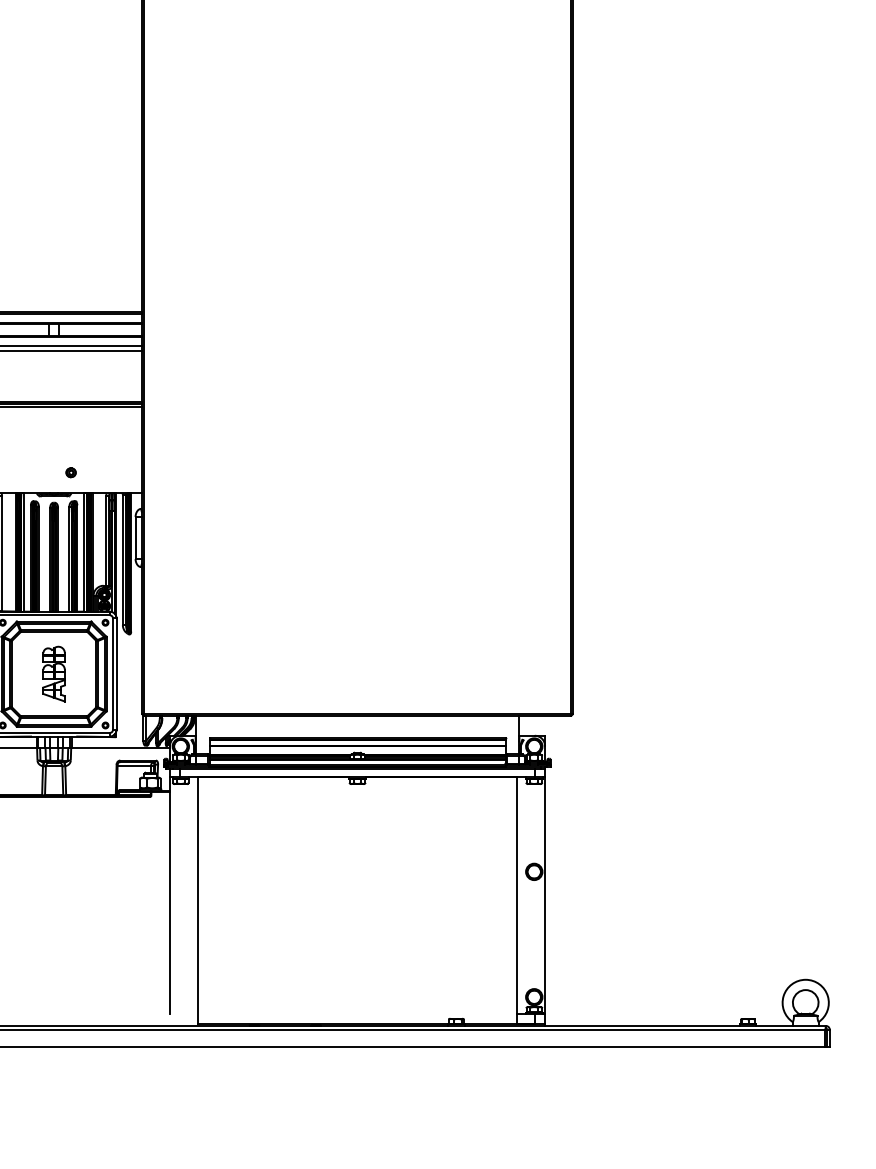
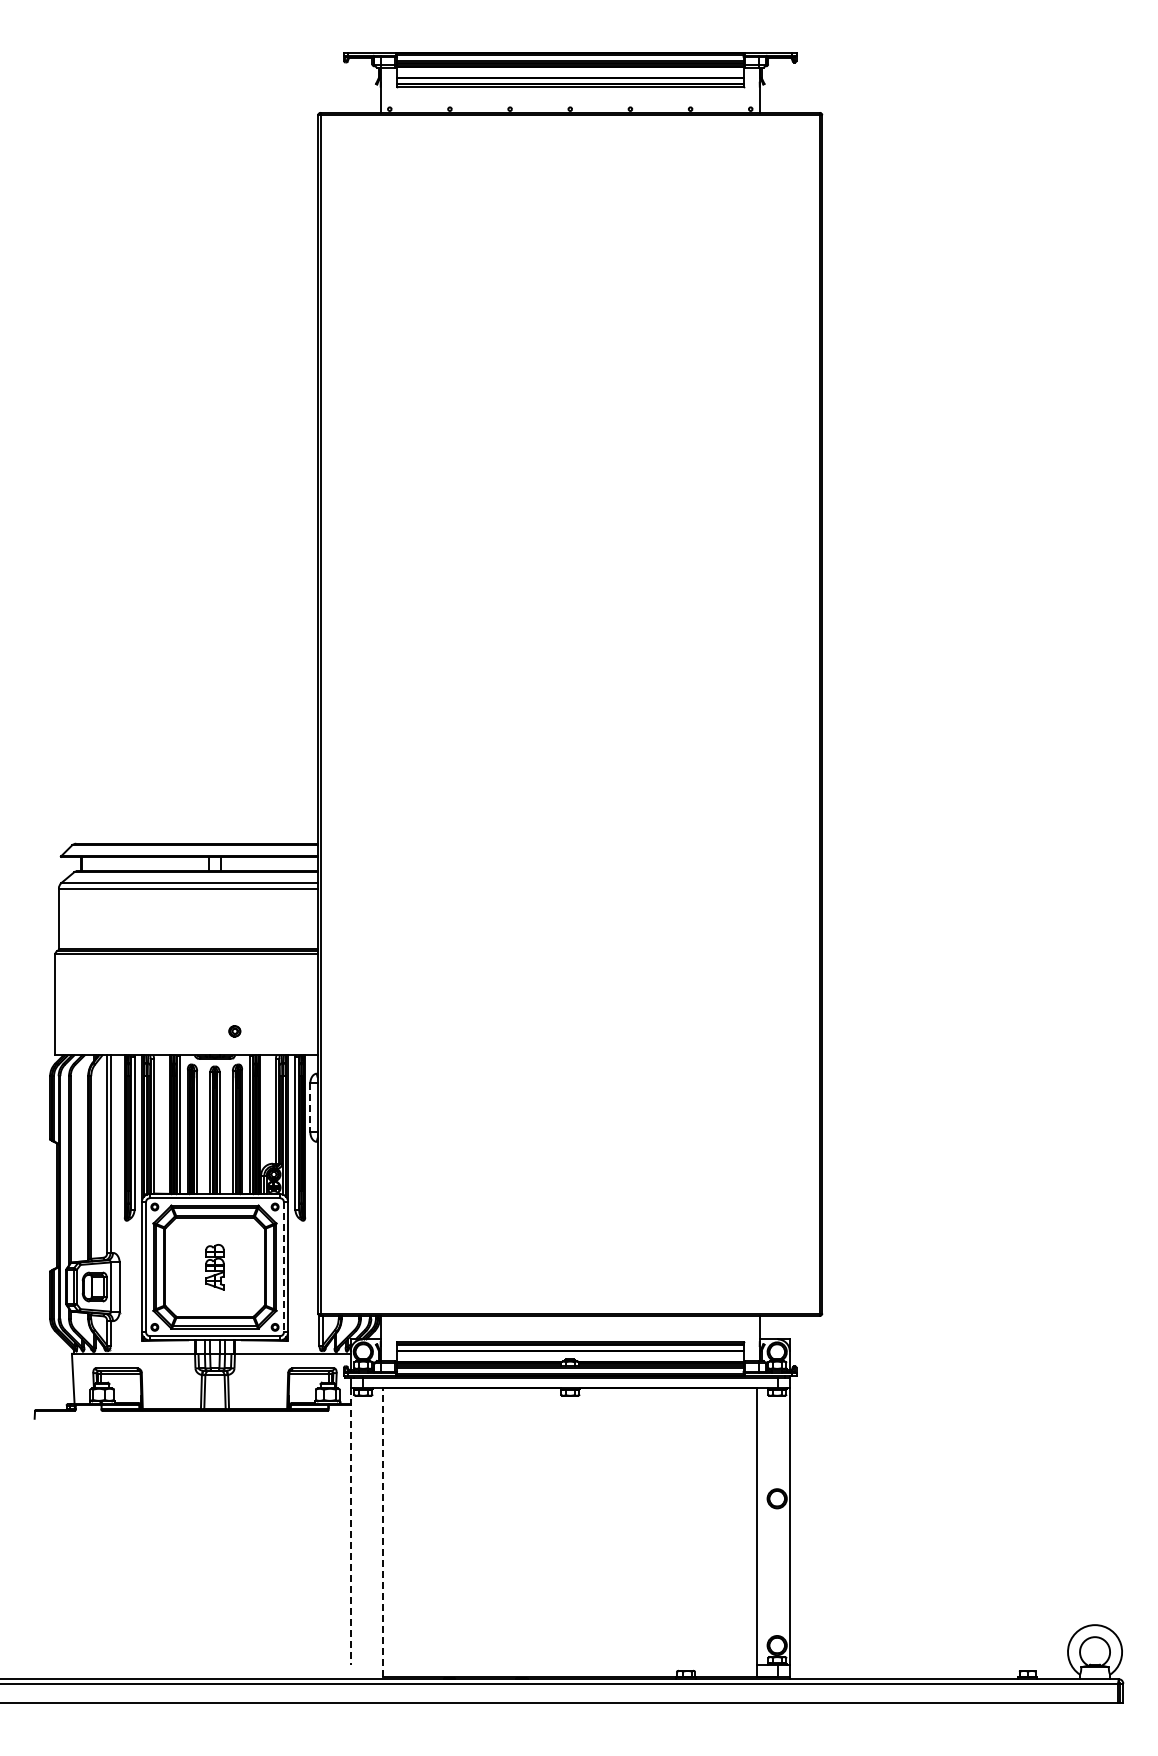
line: (135, 537) -> (310, 1107), solid -> dashed
part: (53, 674) -> (214, 1267), size x0.7
line: (112, 674) -> (283, 1267), solid -> dashed
line: (169, 895) -> (350, 1526), solid -> dashed
line: (198, 900) -> (383, 1532), solid -> dashed

